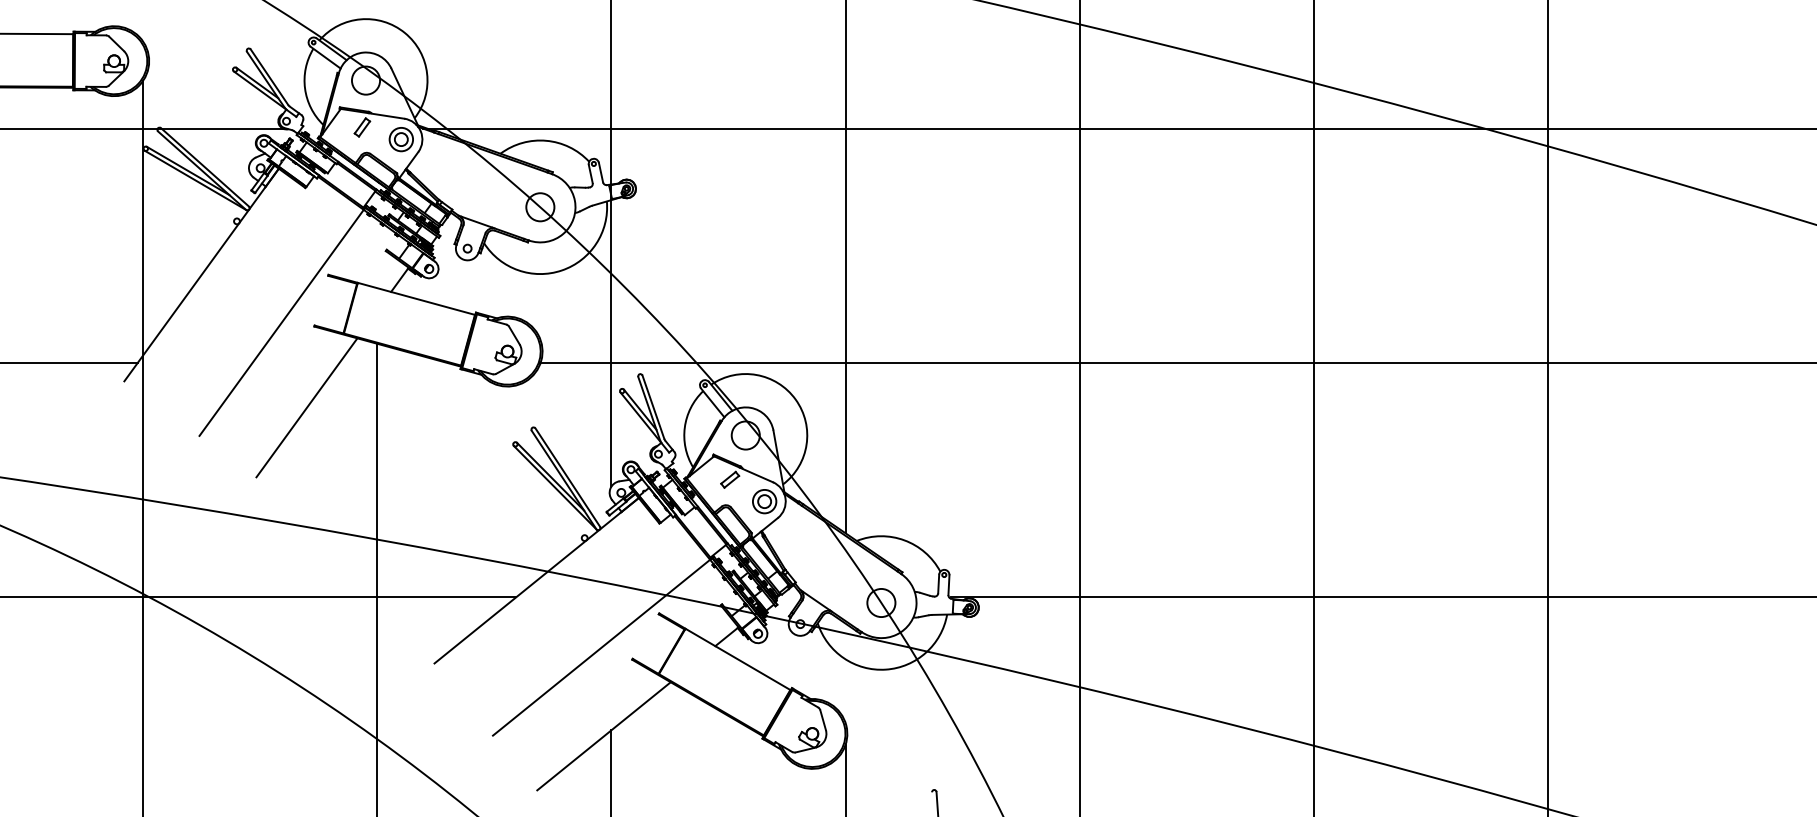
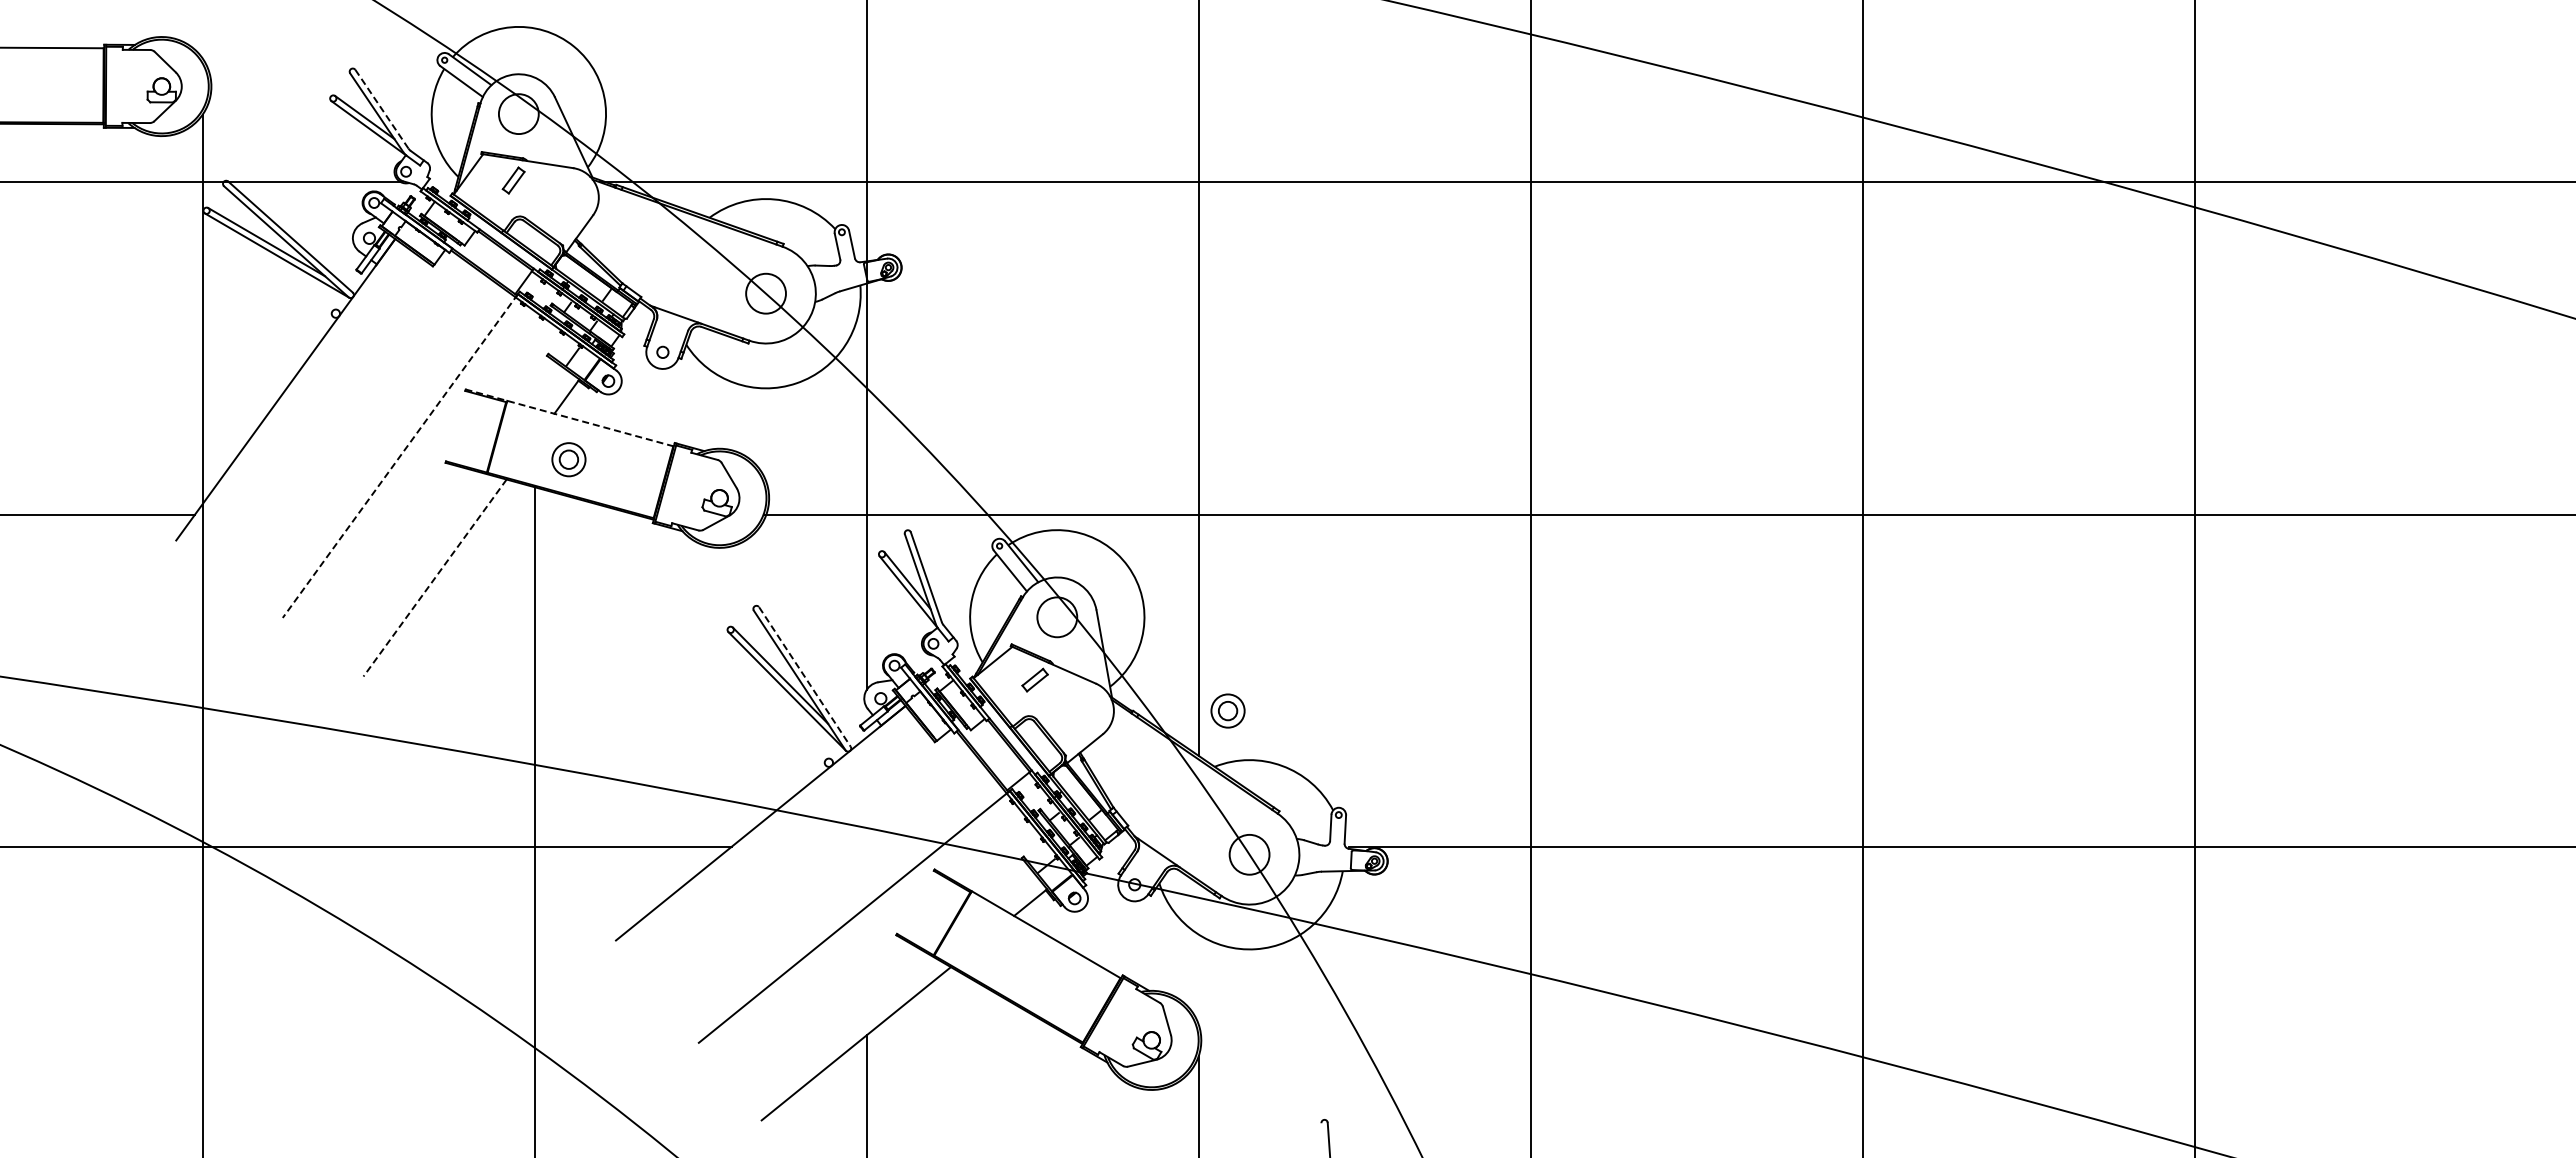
line: (269, 76) -> (381, 108), solid -> dashed
part: (401, 139) -> (568, 459), moved
line: (401, 294) -> (569, 417), solid -> dashed
line: (282, 322) -> (400, 456), solid -> dashed
line: (307, 408) -> (435, 578), solid -> dashed
line: (568, 477) -> (805, 677), solid -> dashed
part: (764, 501) -> (1227, 710), moved

